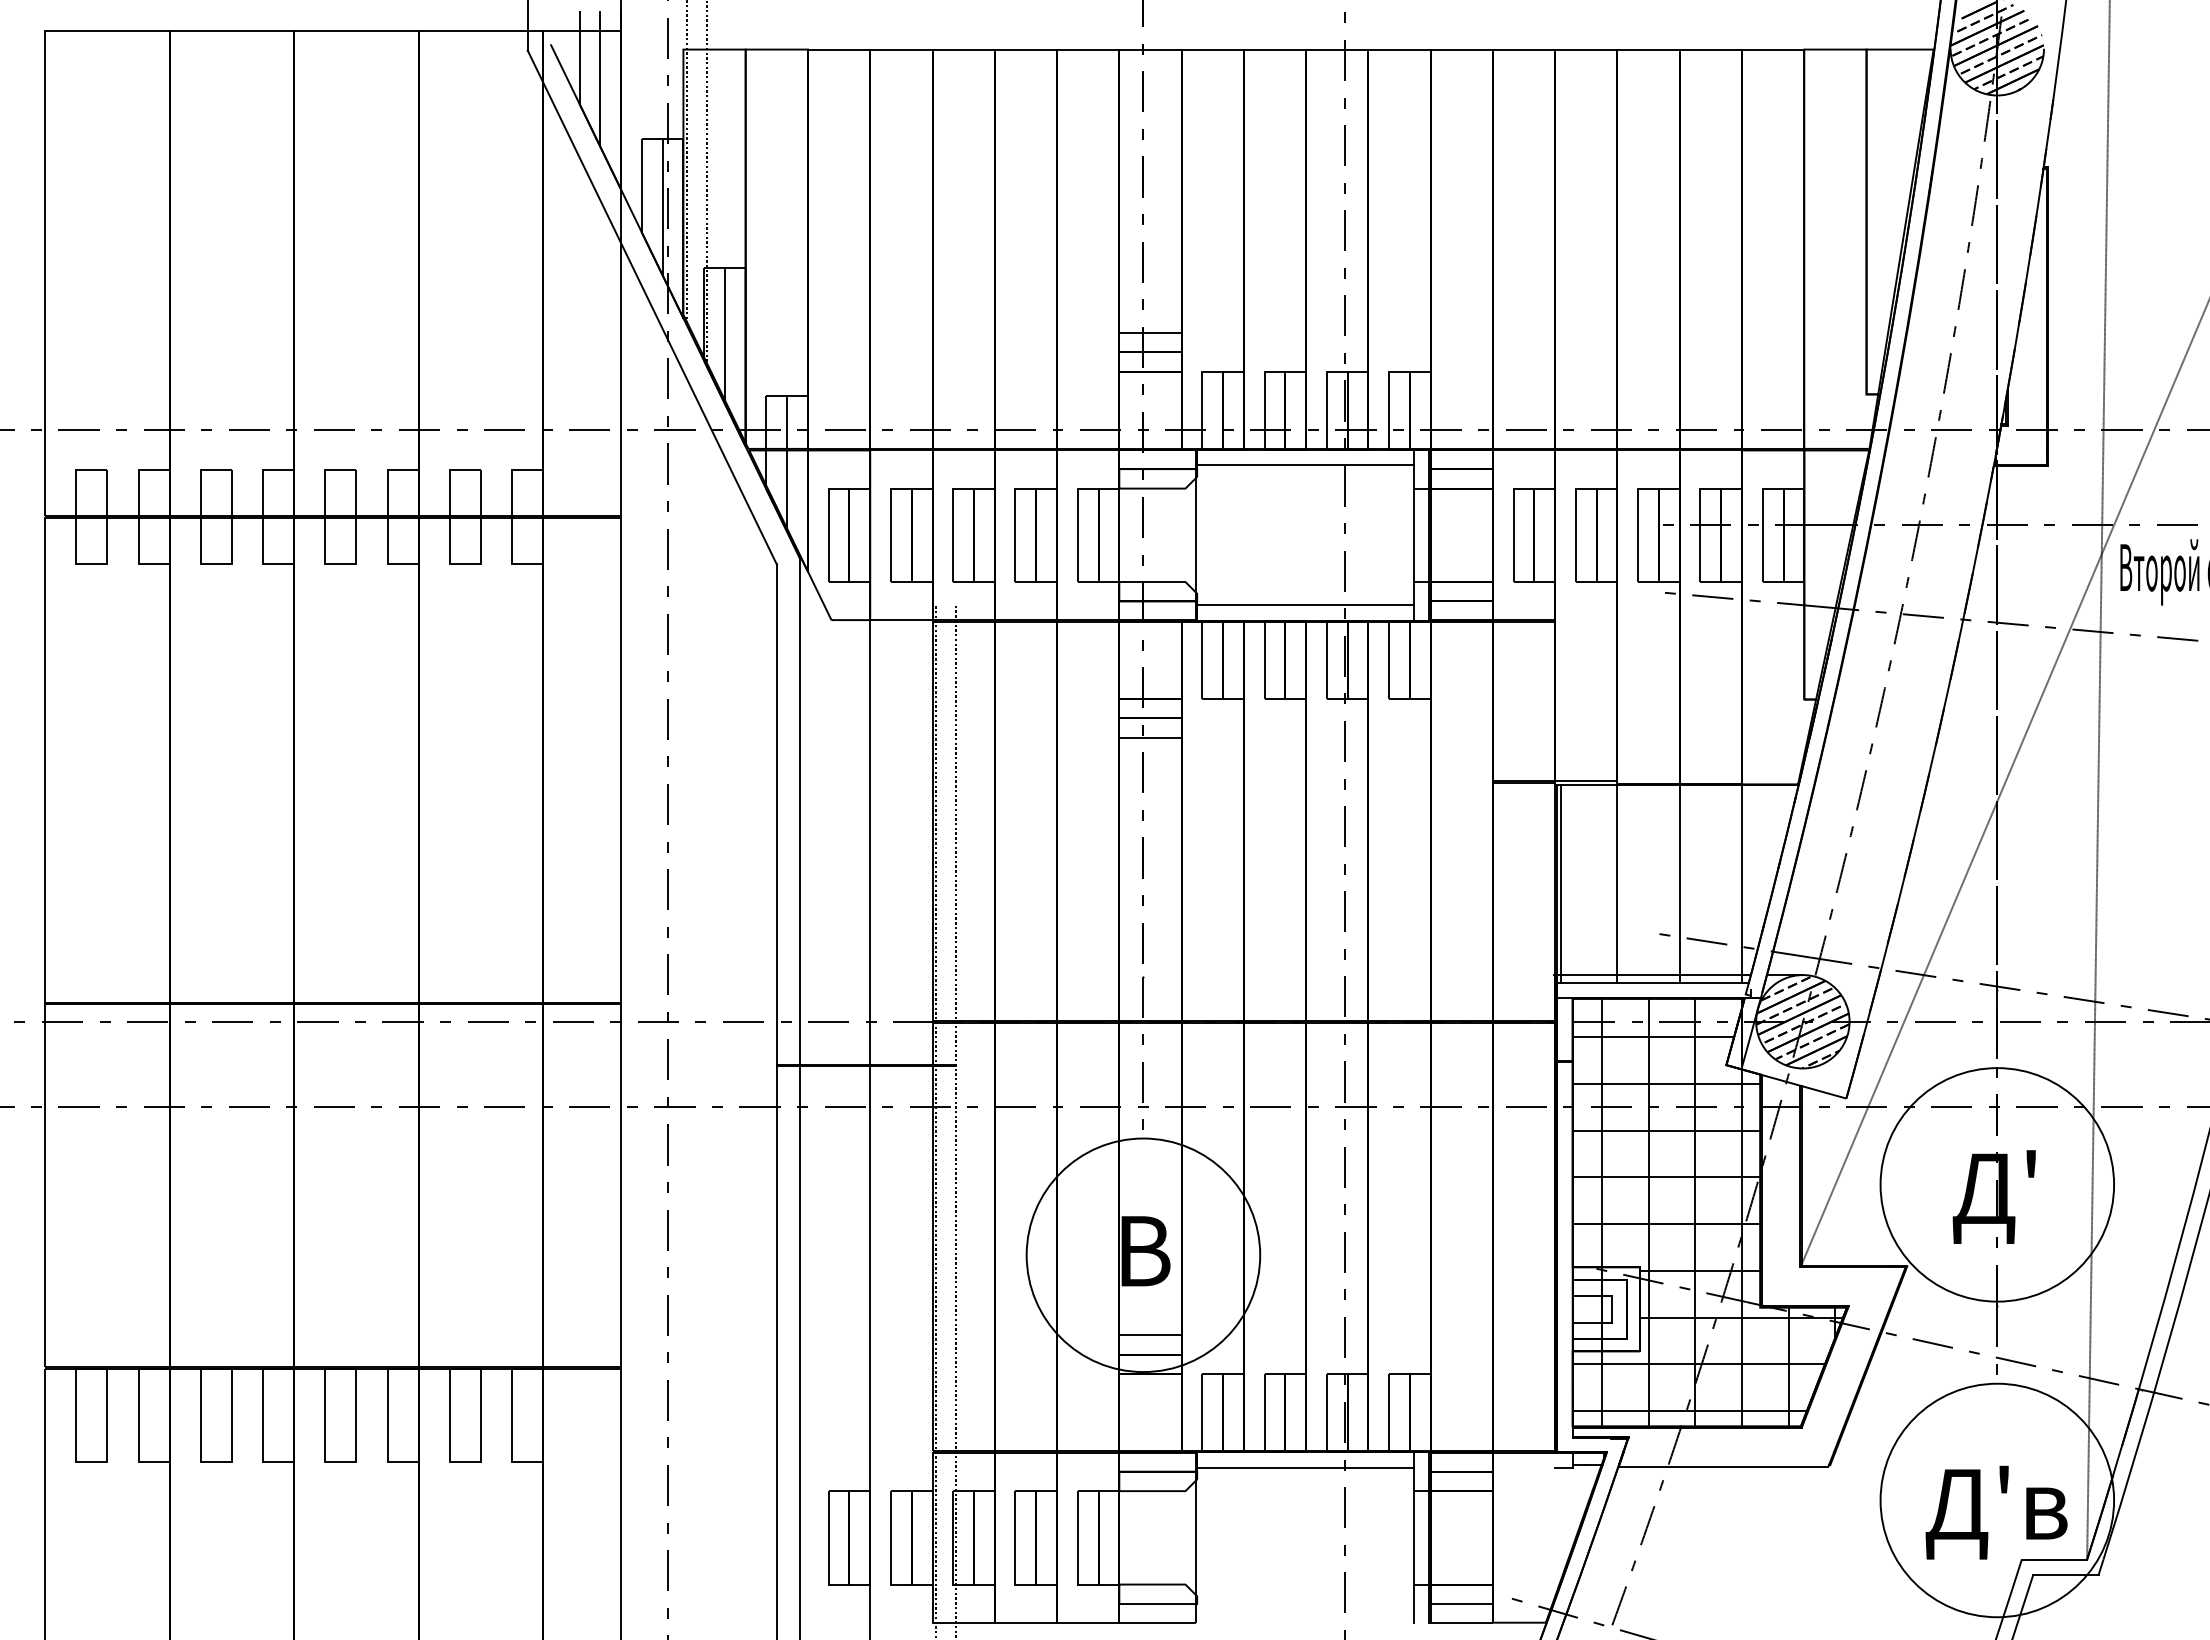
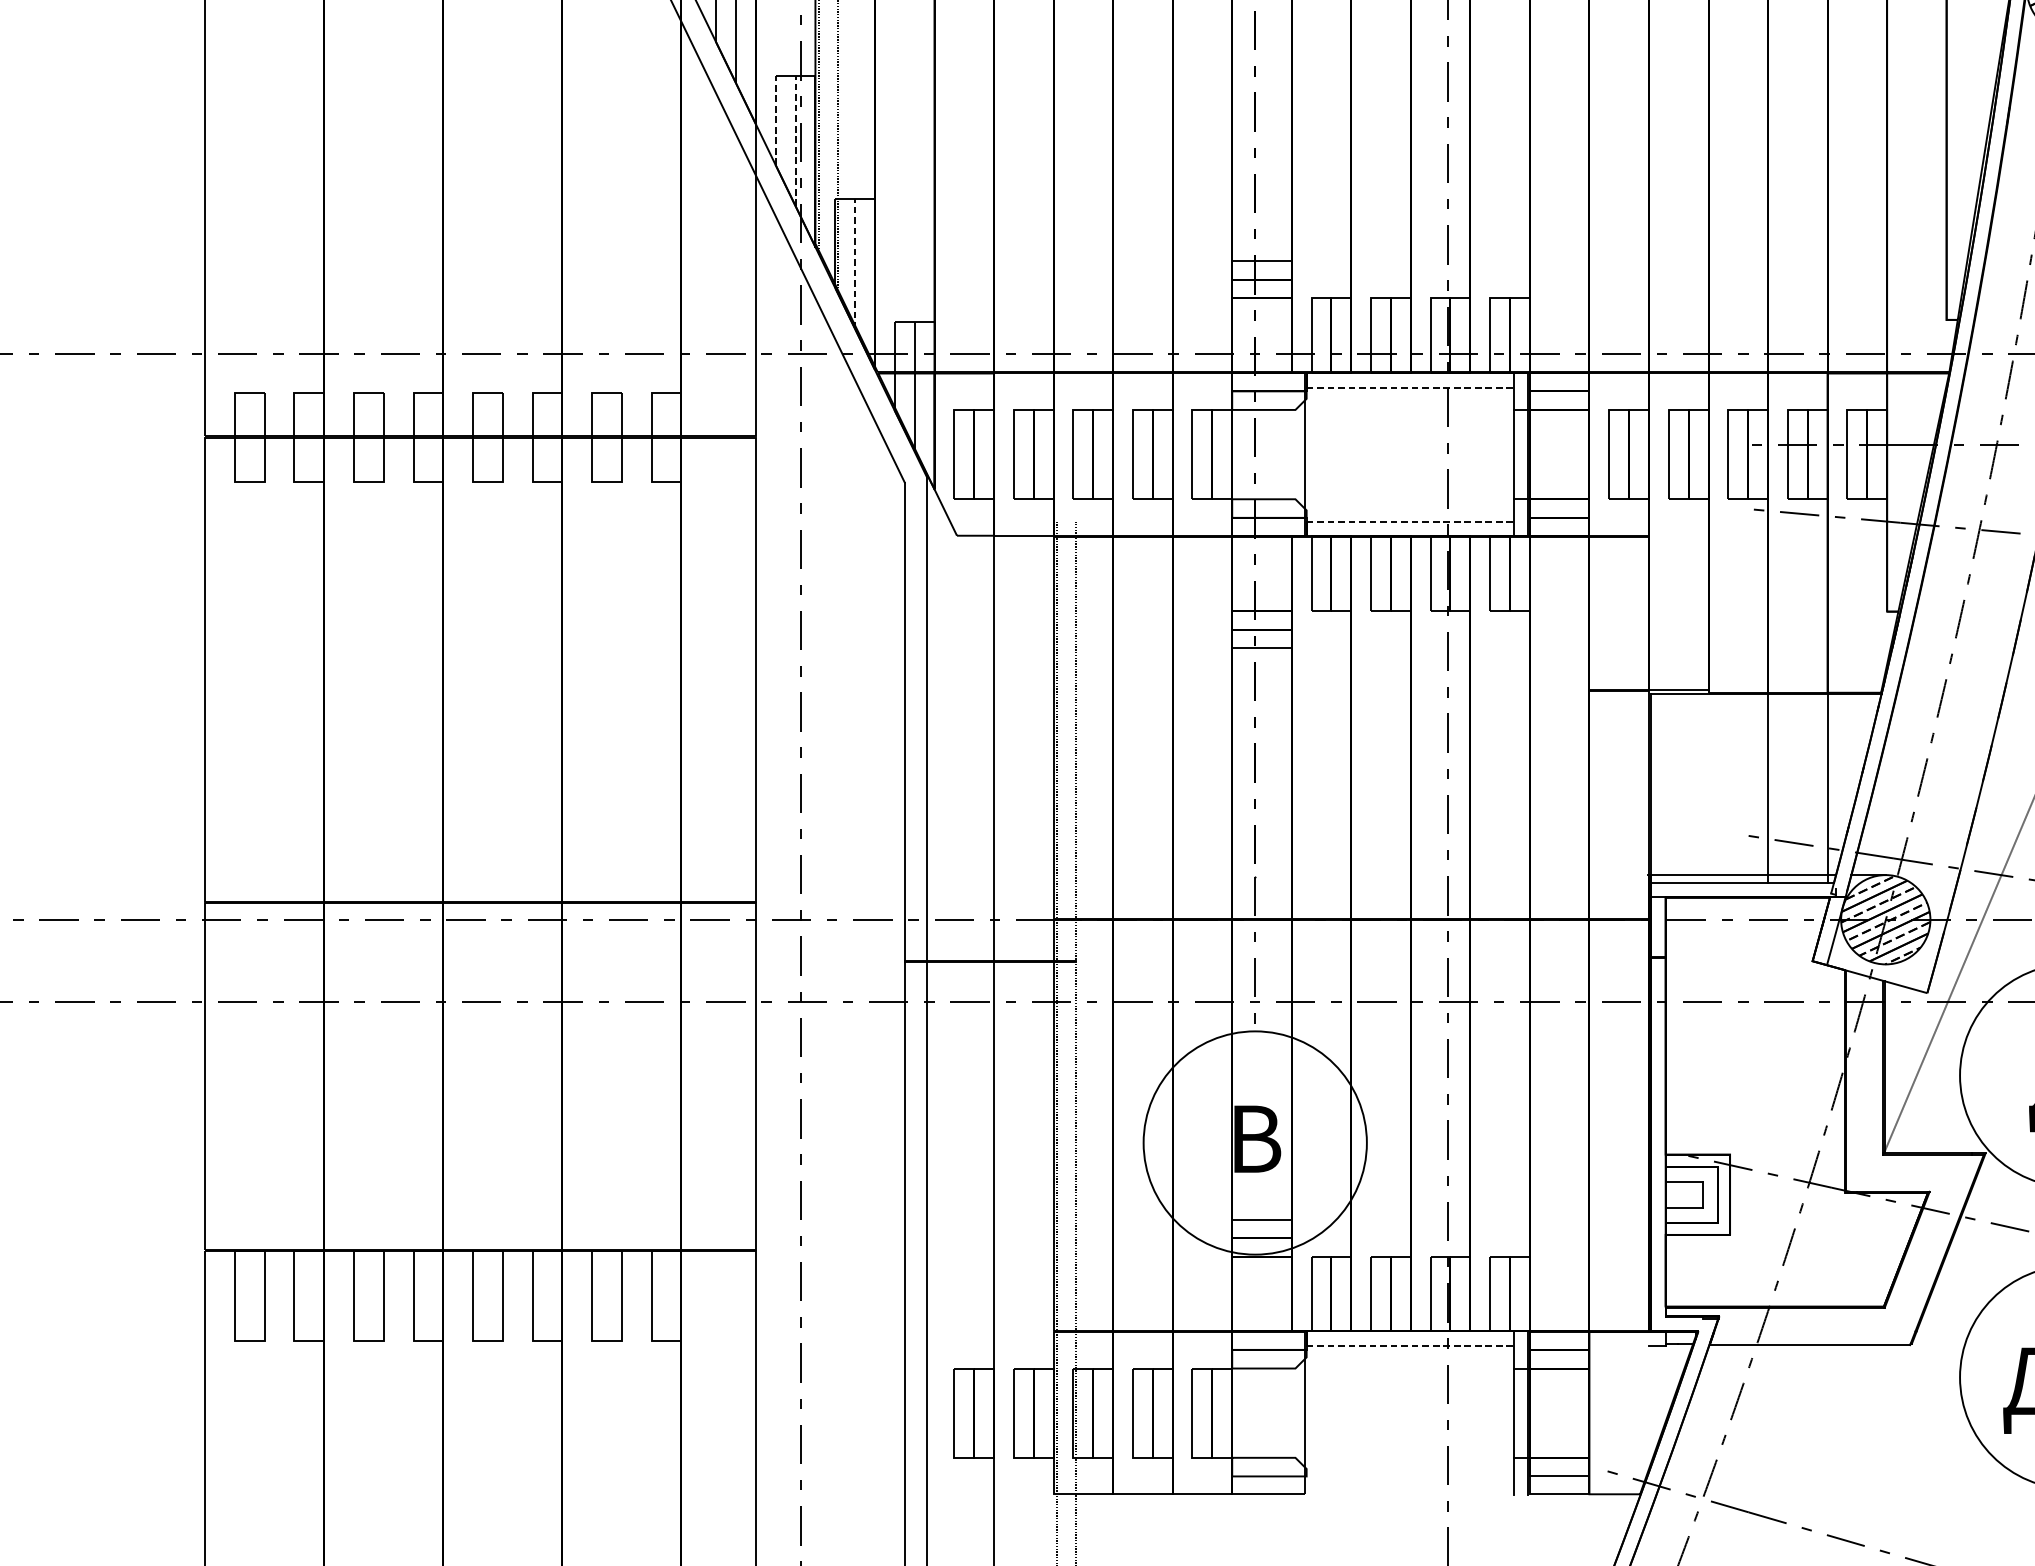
line: (641, 185) -> (775, 120), solid -> dashed
line: (662, 206) -> (795, 140), solid -> dashed
line: (724, 335) -> (854, 263), solid -> dashed
line: (1305, 465) -> (1410, 387), solid -> dashed
line: (1305, 605) -> (1410, 521), solid -> dashed
line: (1561, 883) -> (1654, 787), removed
line: (1617, 883) -> (1708, 787), removed
hatch: (1707, 1212) -> (1794, 1102), removed
line: (1305, 1467) -> (1410, 1345), solid -> dashed

